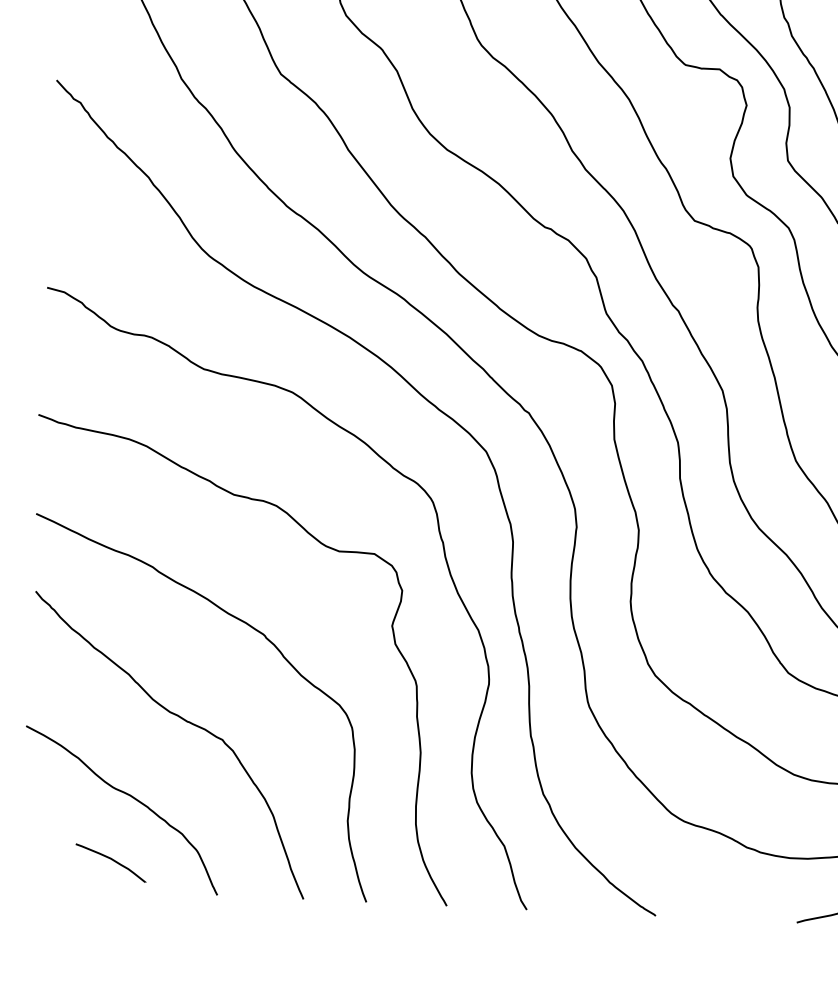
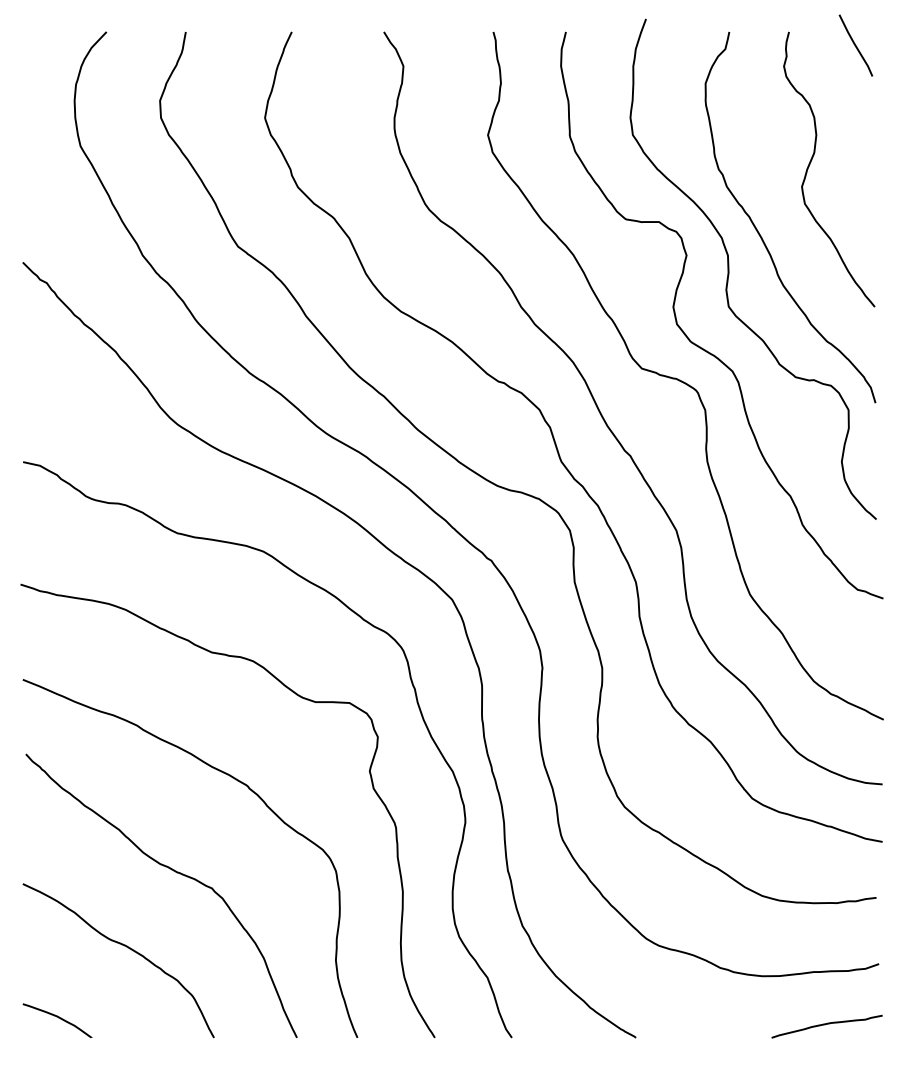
curve: (112, 860) -> (58, 1018), moved

